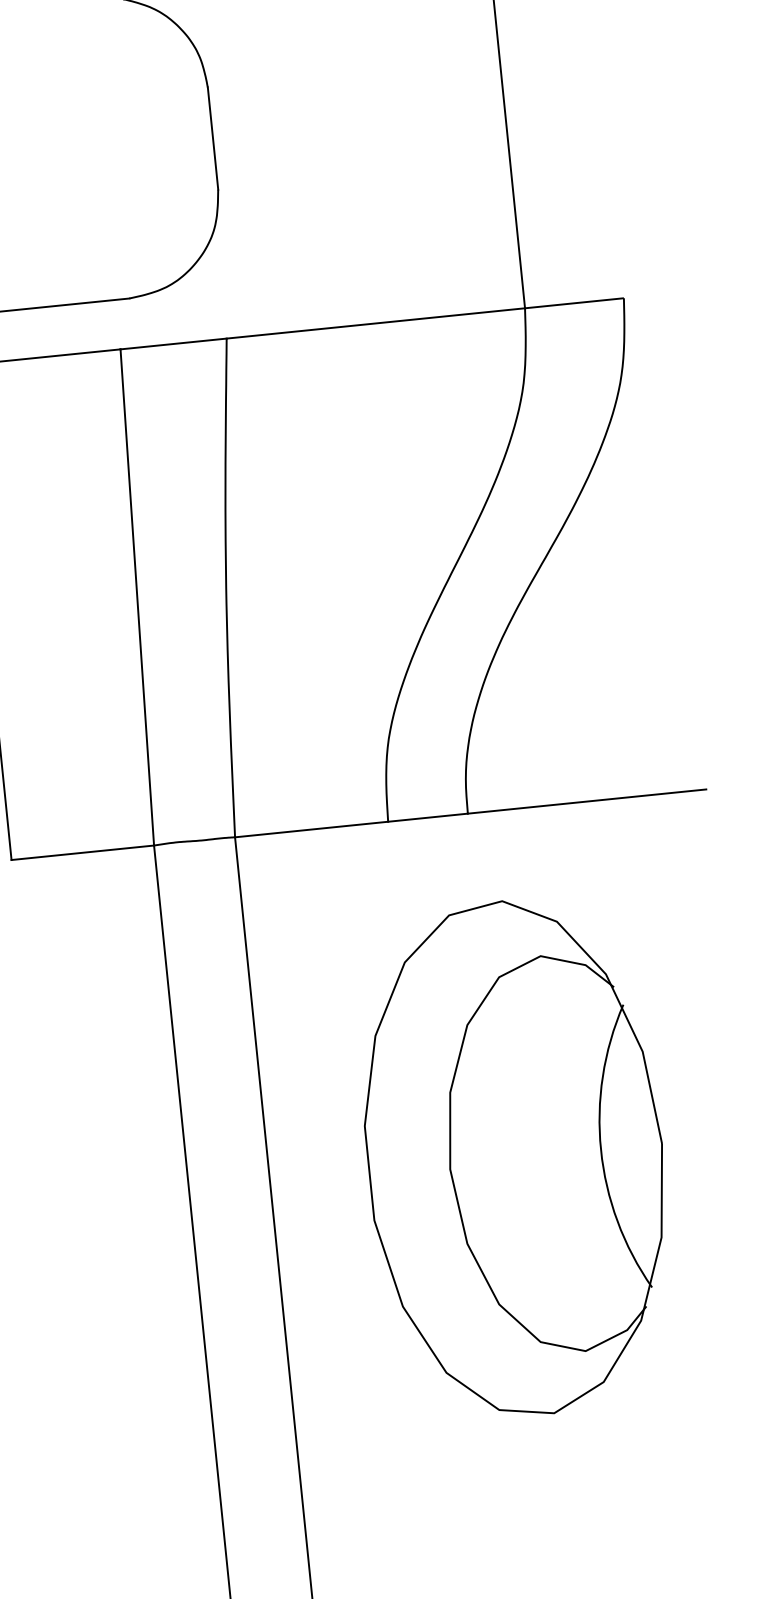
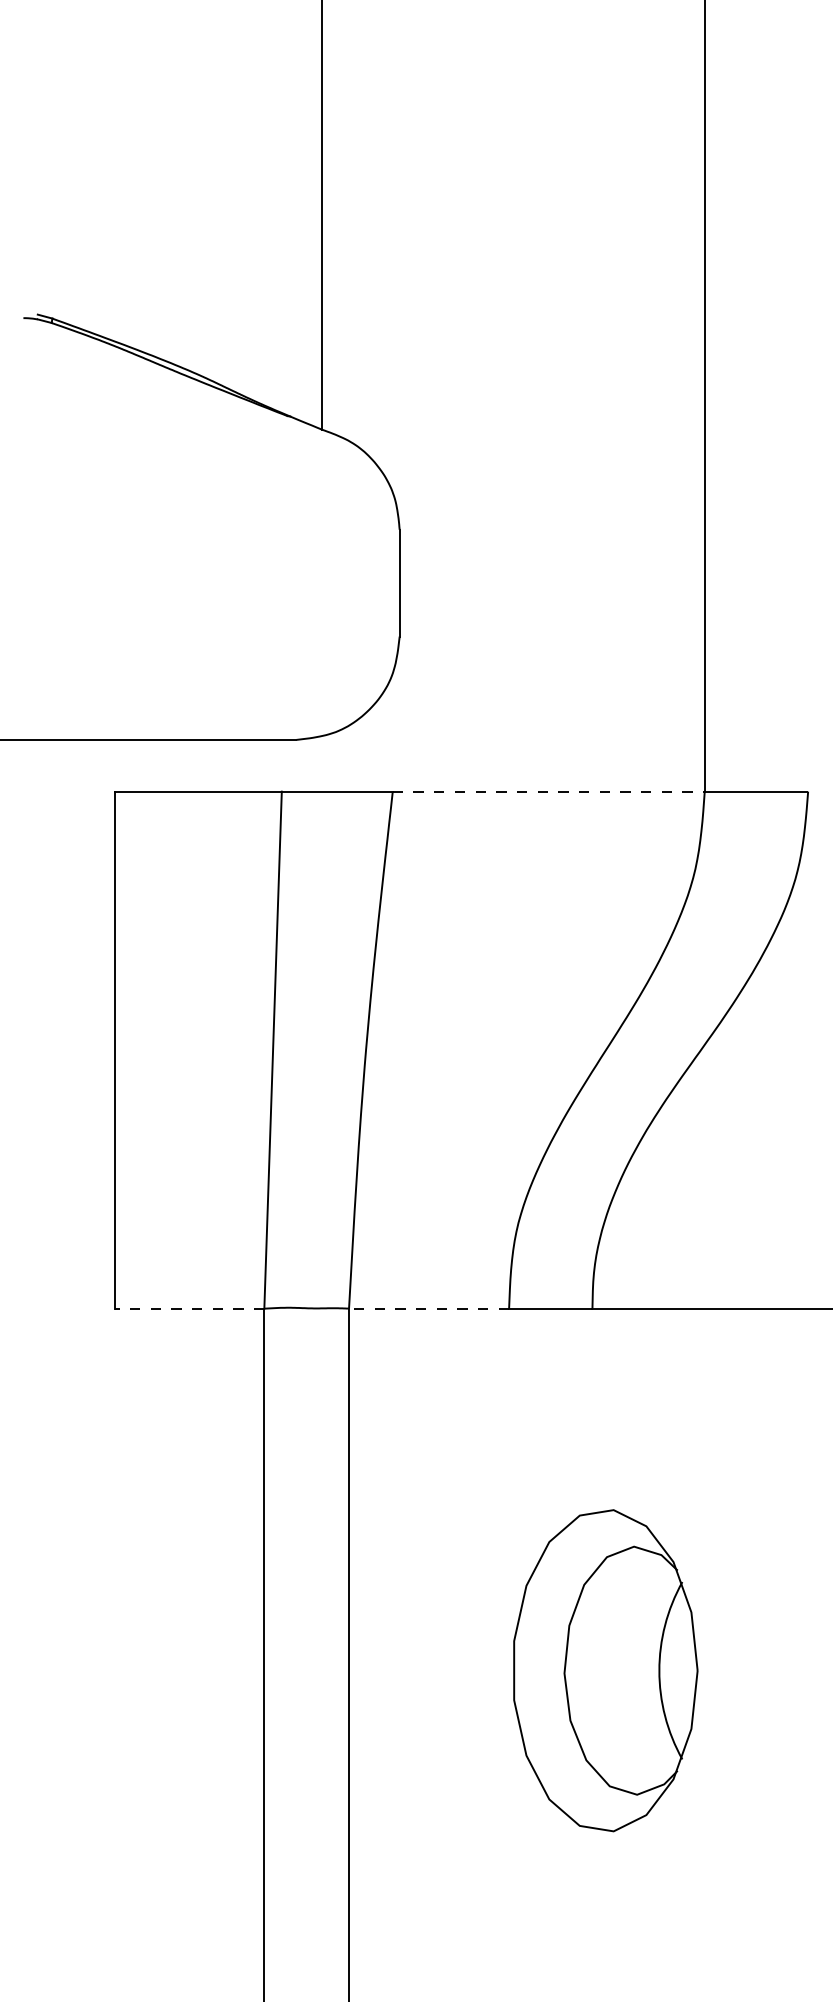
line: (375, 323) -> (548, 791), solid -> dashed
line: (311, 829) -> (428, 1308), solid -> dashed
line: (82, 852) -> (189, 1308), solid -> dashed
part: (515, 1158) -> (605, 1670), size x0.6

